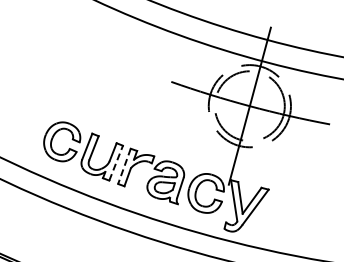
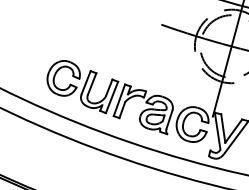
line: (116, 163) -> (112, 97), dashed -> solid
line: (124, 166) -> (119, 100), dashed -> solid

